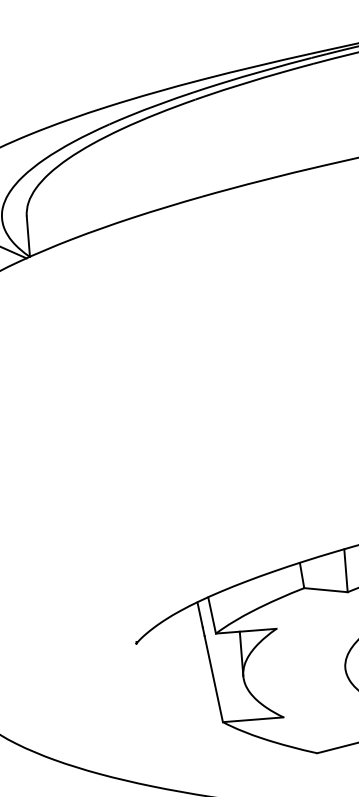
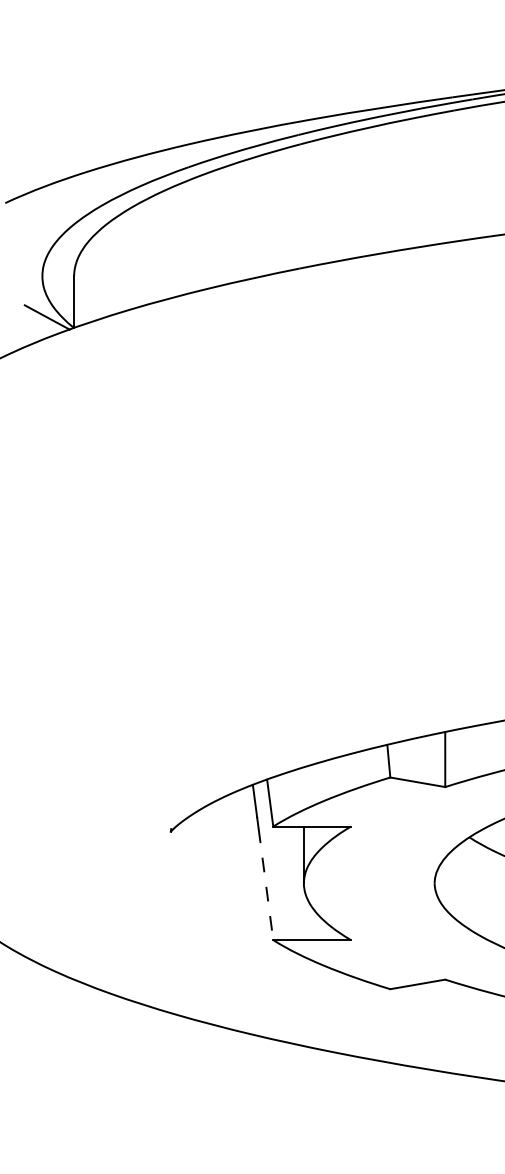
line: (214, 679) -> (266, 884), solid -> dashed

